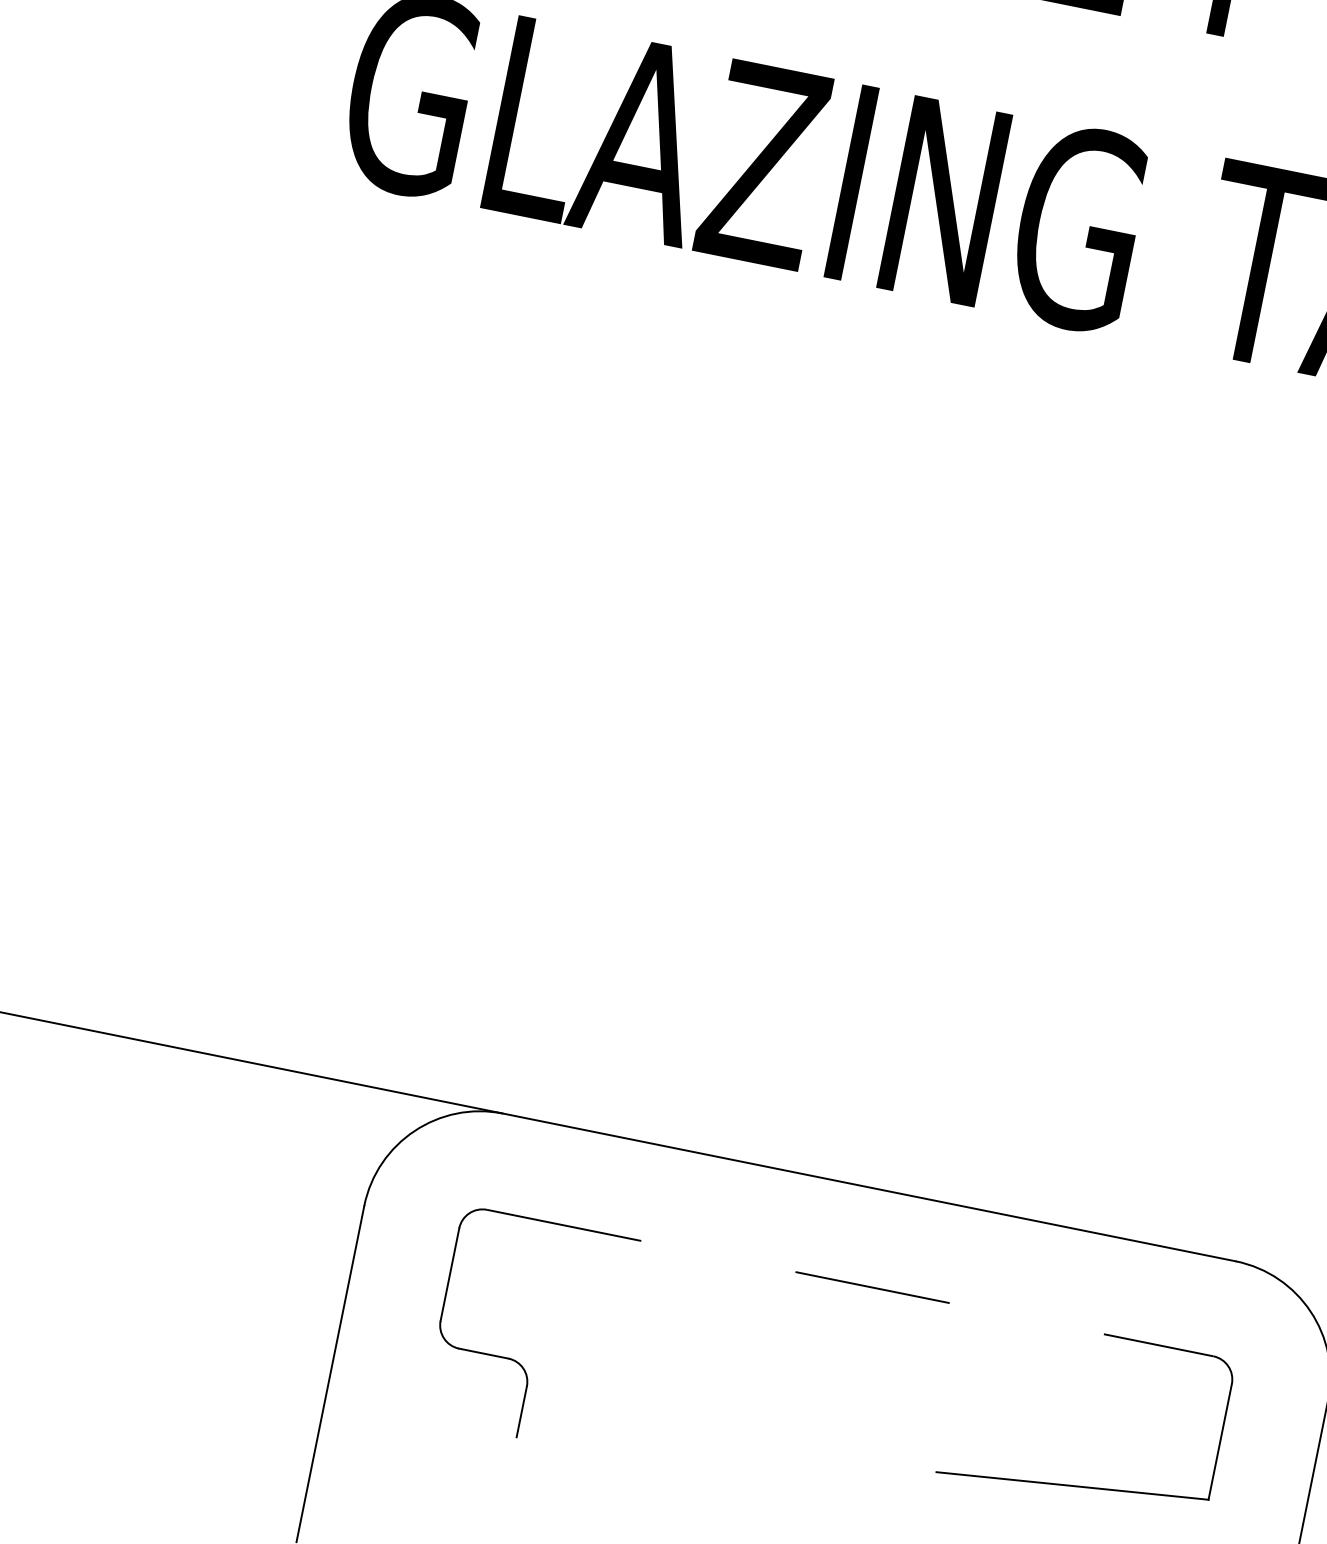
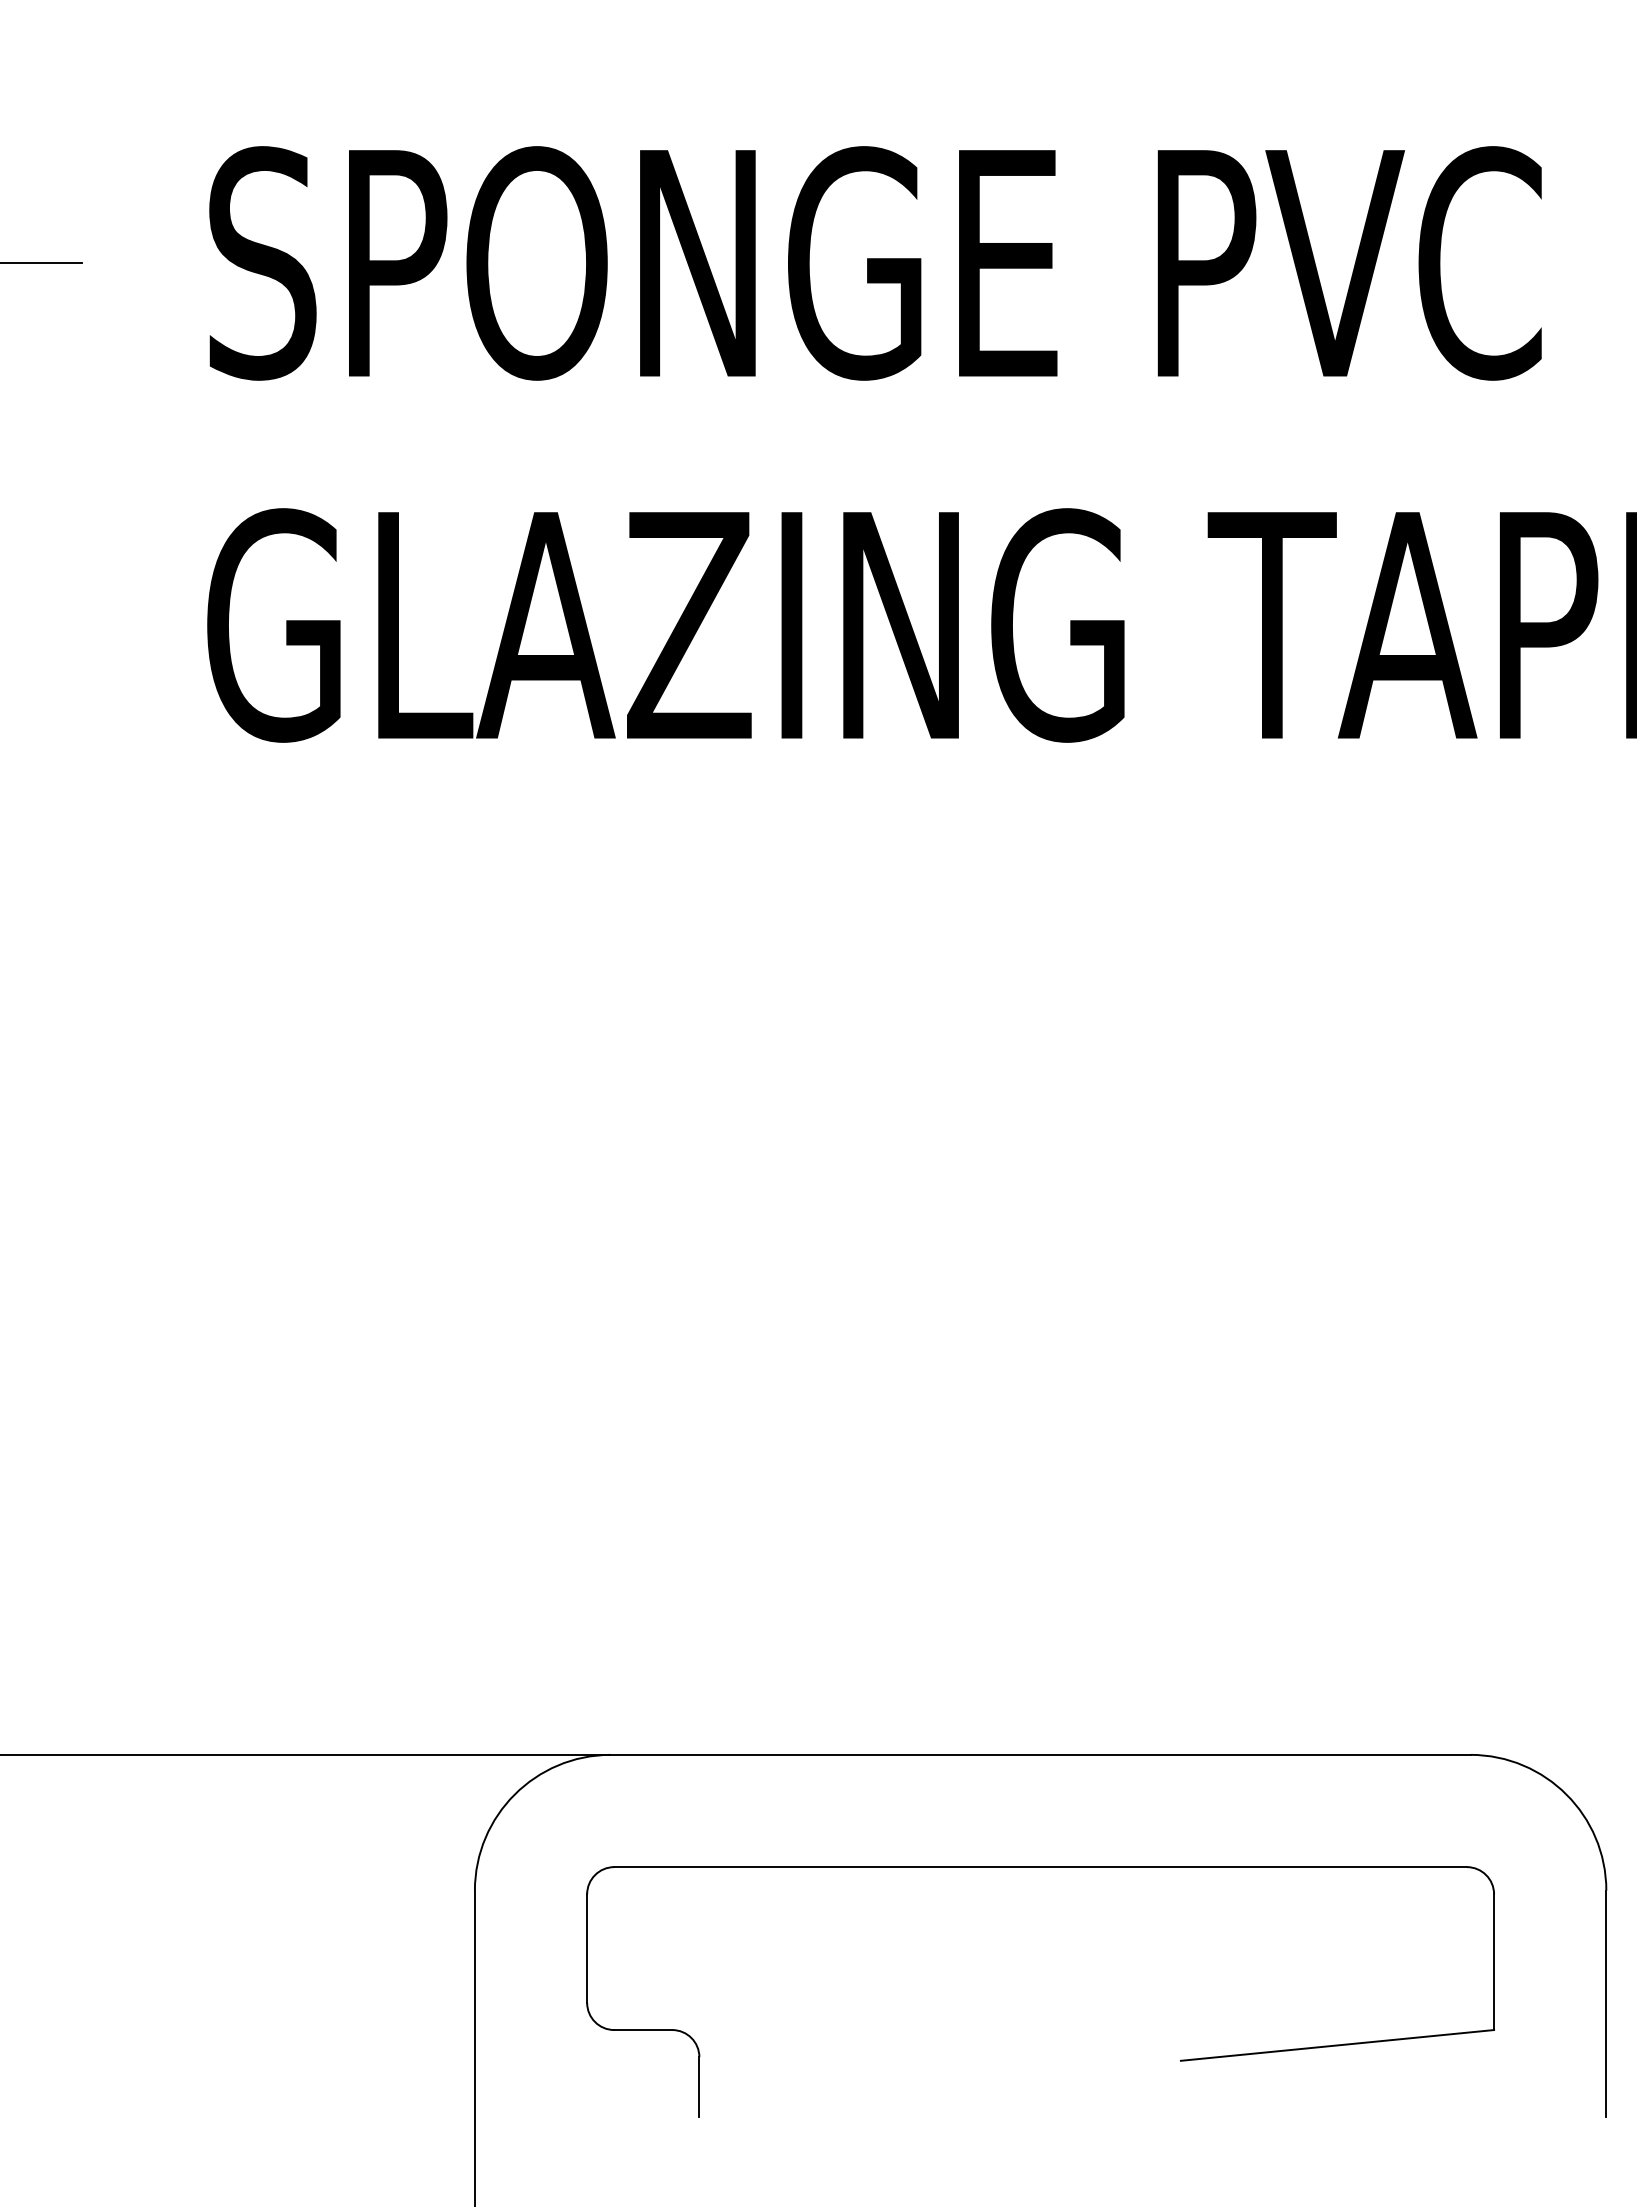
line: (850, 1283) -> (1041, 1867), dashed -> solid

